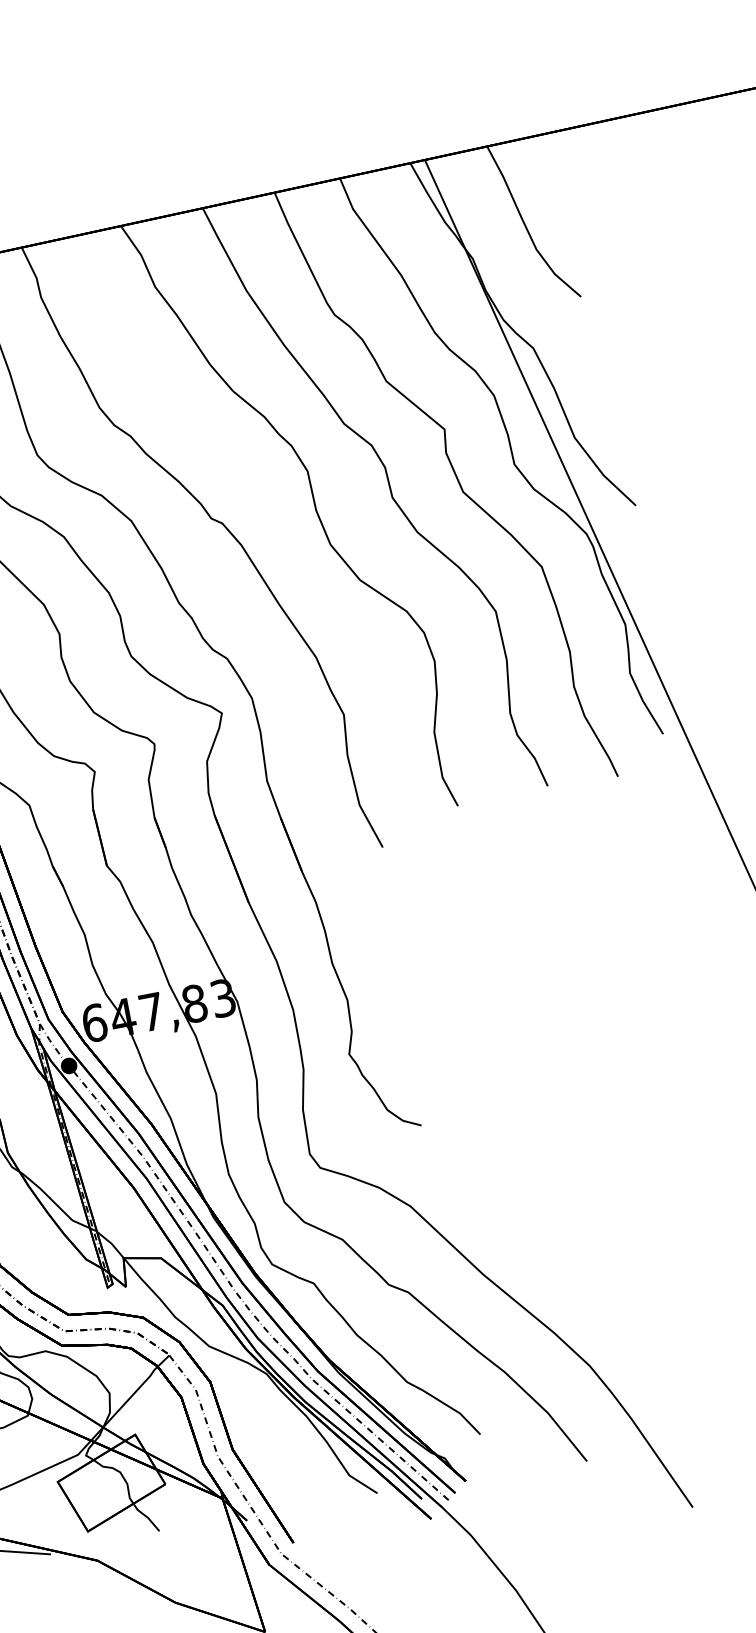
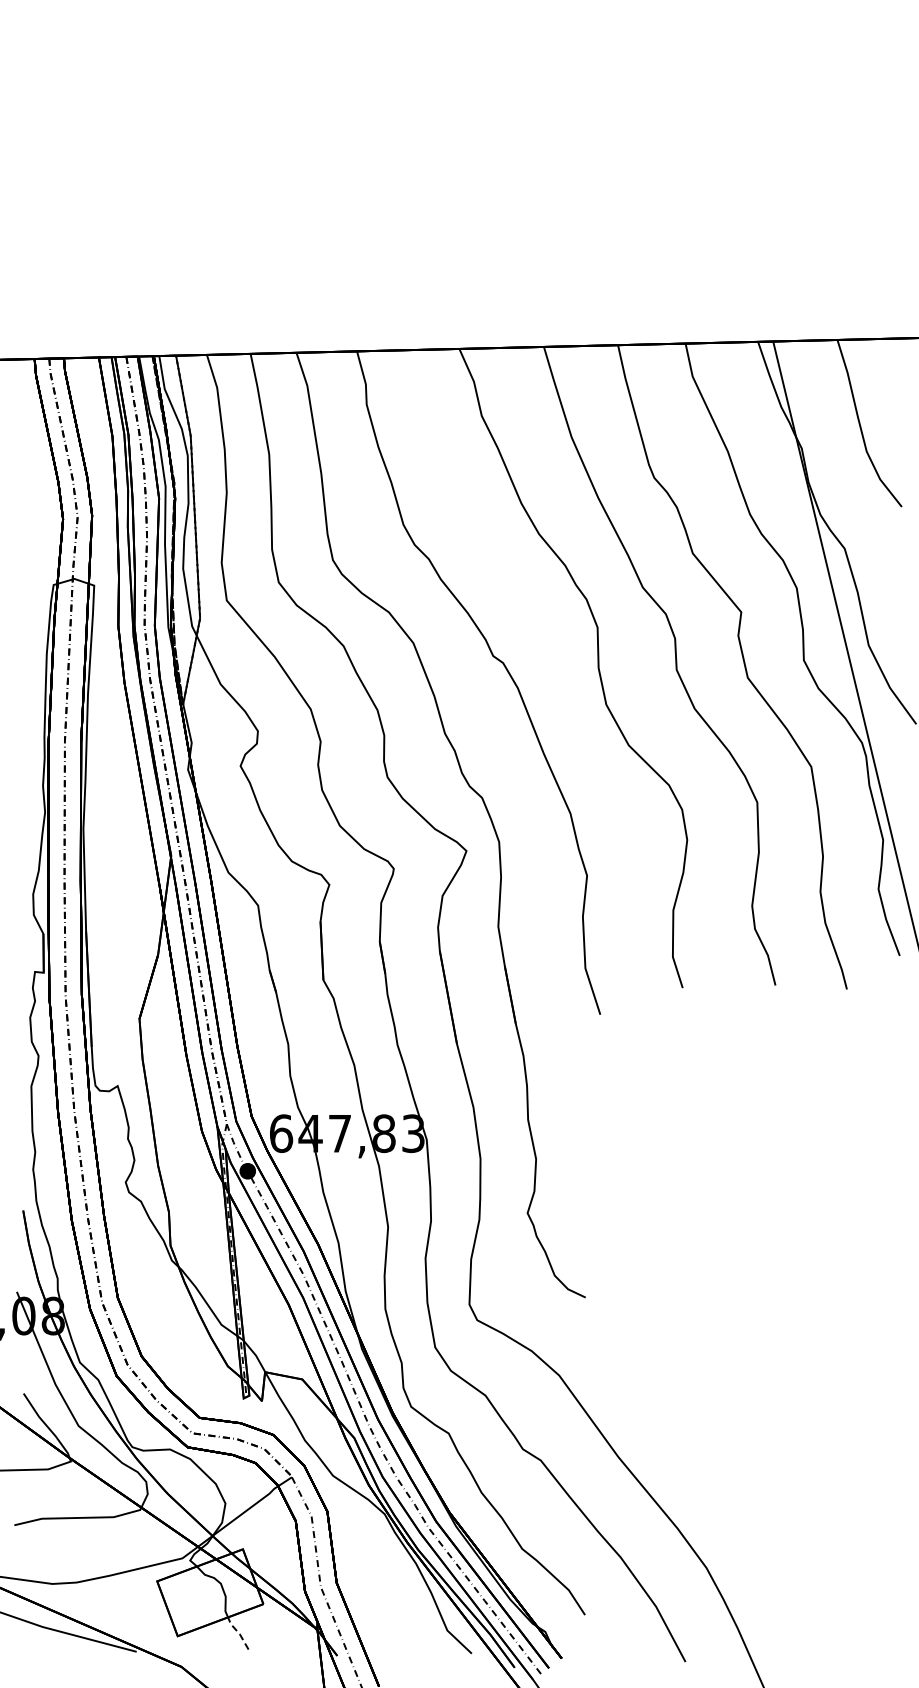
line: (146, 1516) -> (238, 1632), solid -> dashed

